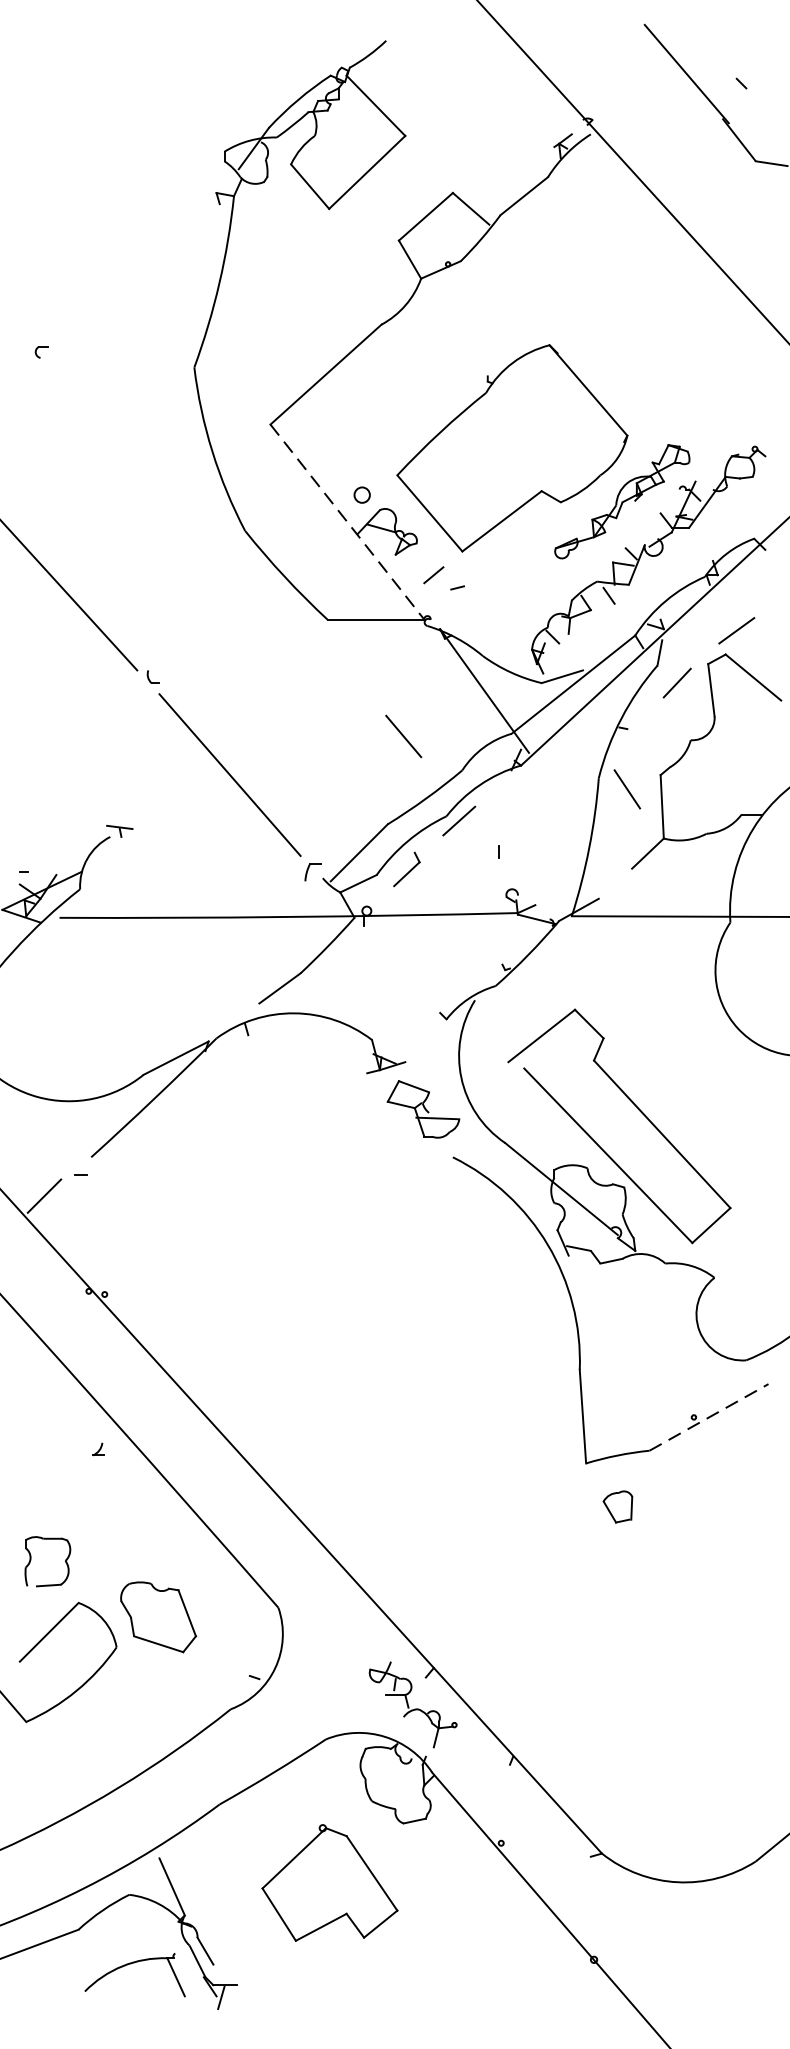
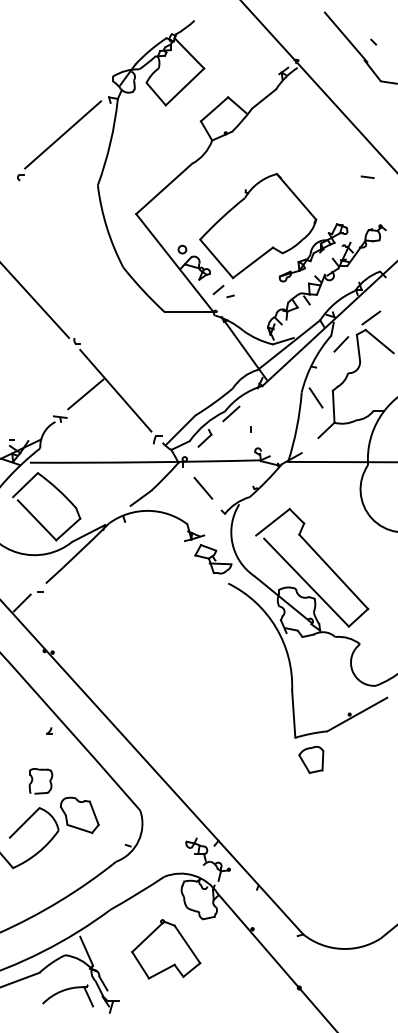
line: (126, 266) -> (63, 134), added
line: (729, 350) -> (367, 176), added
line: (348, 522) -> (175, 263), dashed -> solid
line: (403, 734) -> (203, 487), moved
line: (169, 782) -> (85, 394), added
part: (70, 1026) -> (35, 517), added
line: (709, 1417) -> (357, 714), dashed -> solid
part: (618, 1506) -> (311, 759), size x1.67
part: (32, 1560) -> (33, 780), moved

